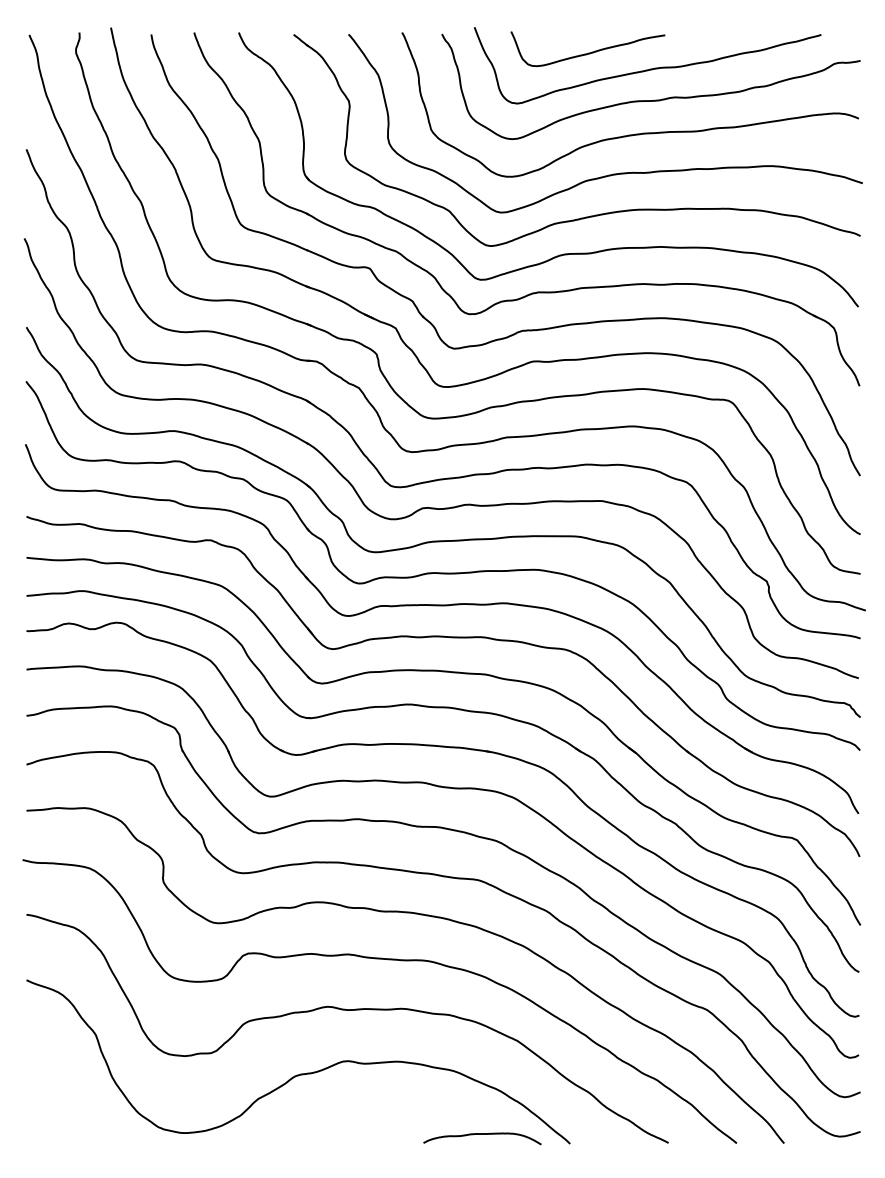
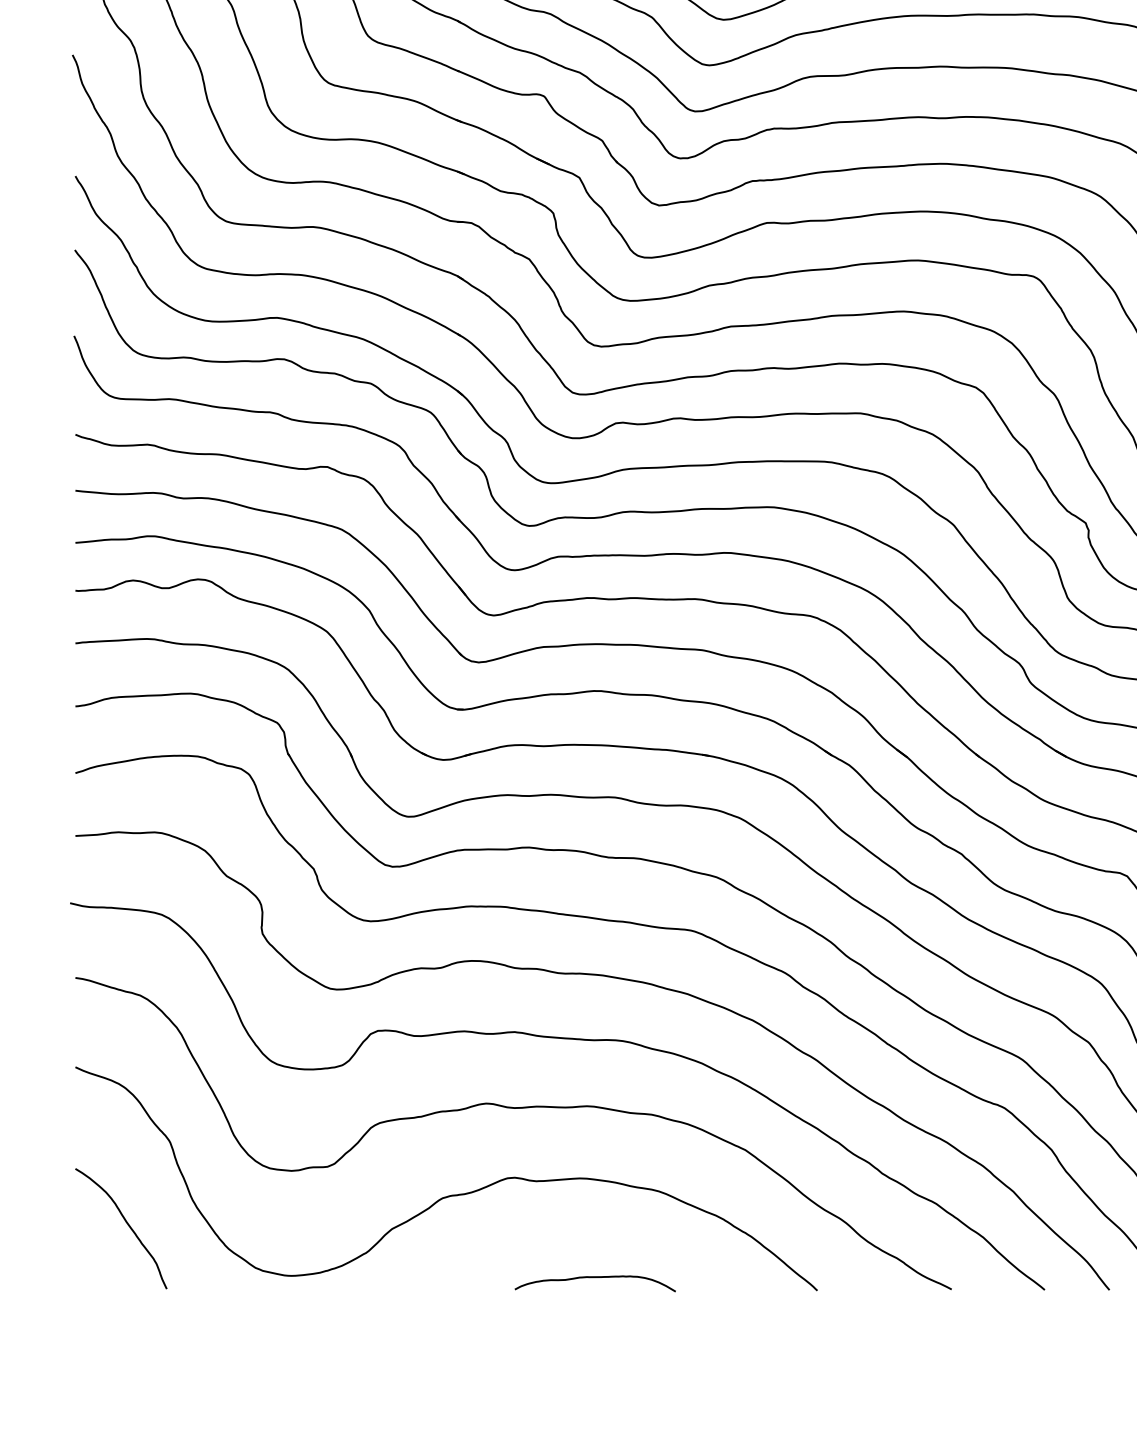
curve: (64, 1096) -> (127, 1225), added
curve: (482, 1134) -> (595, 1277), moved

